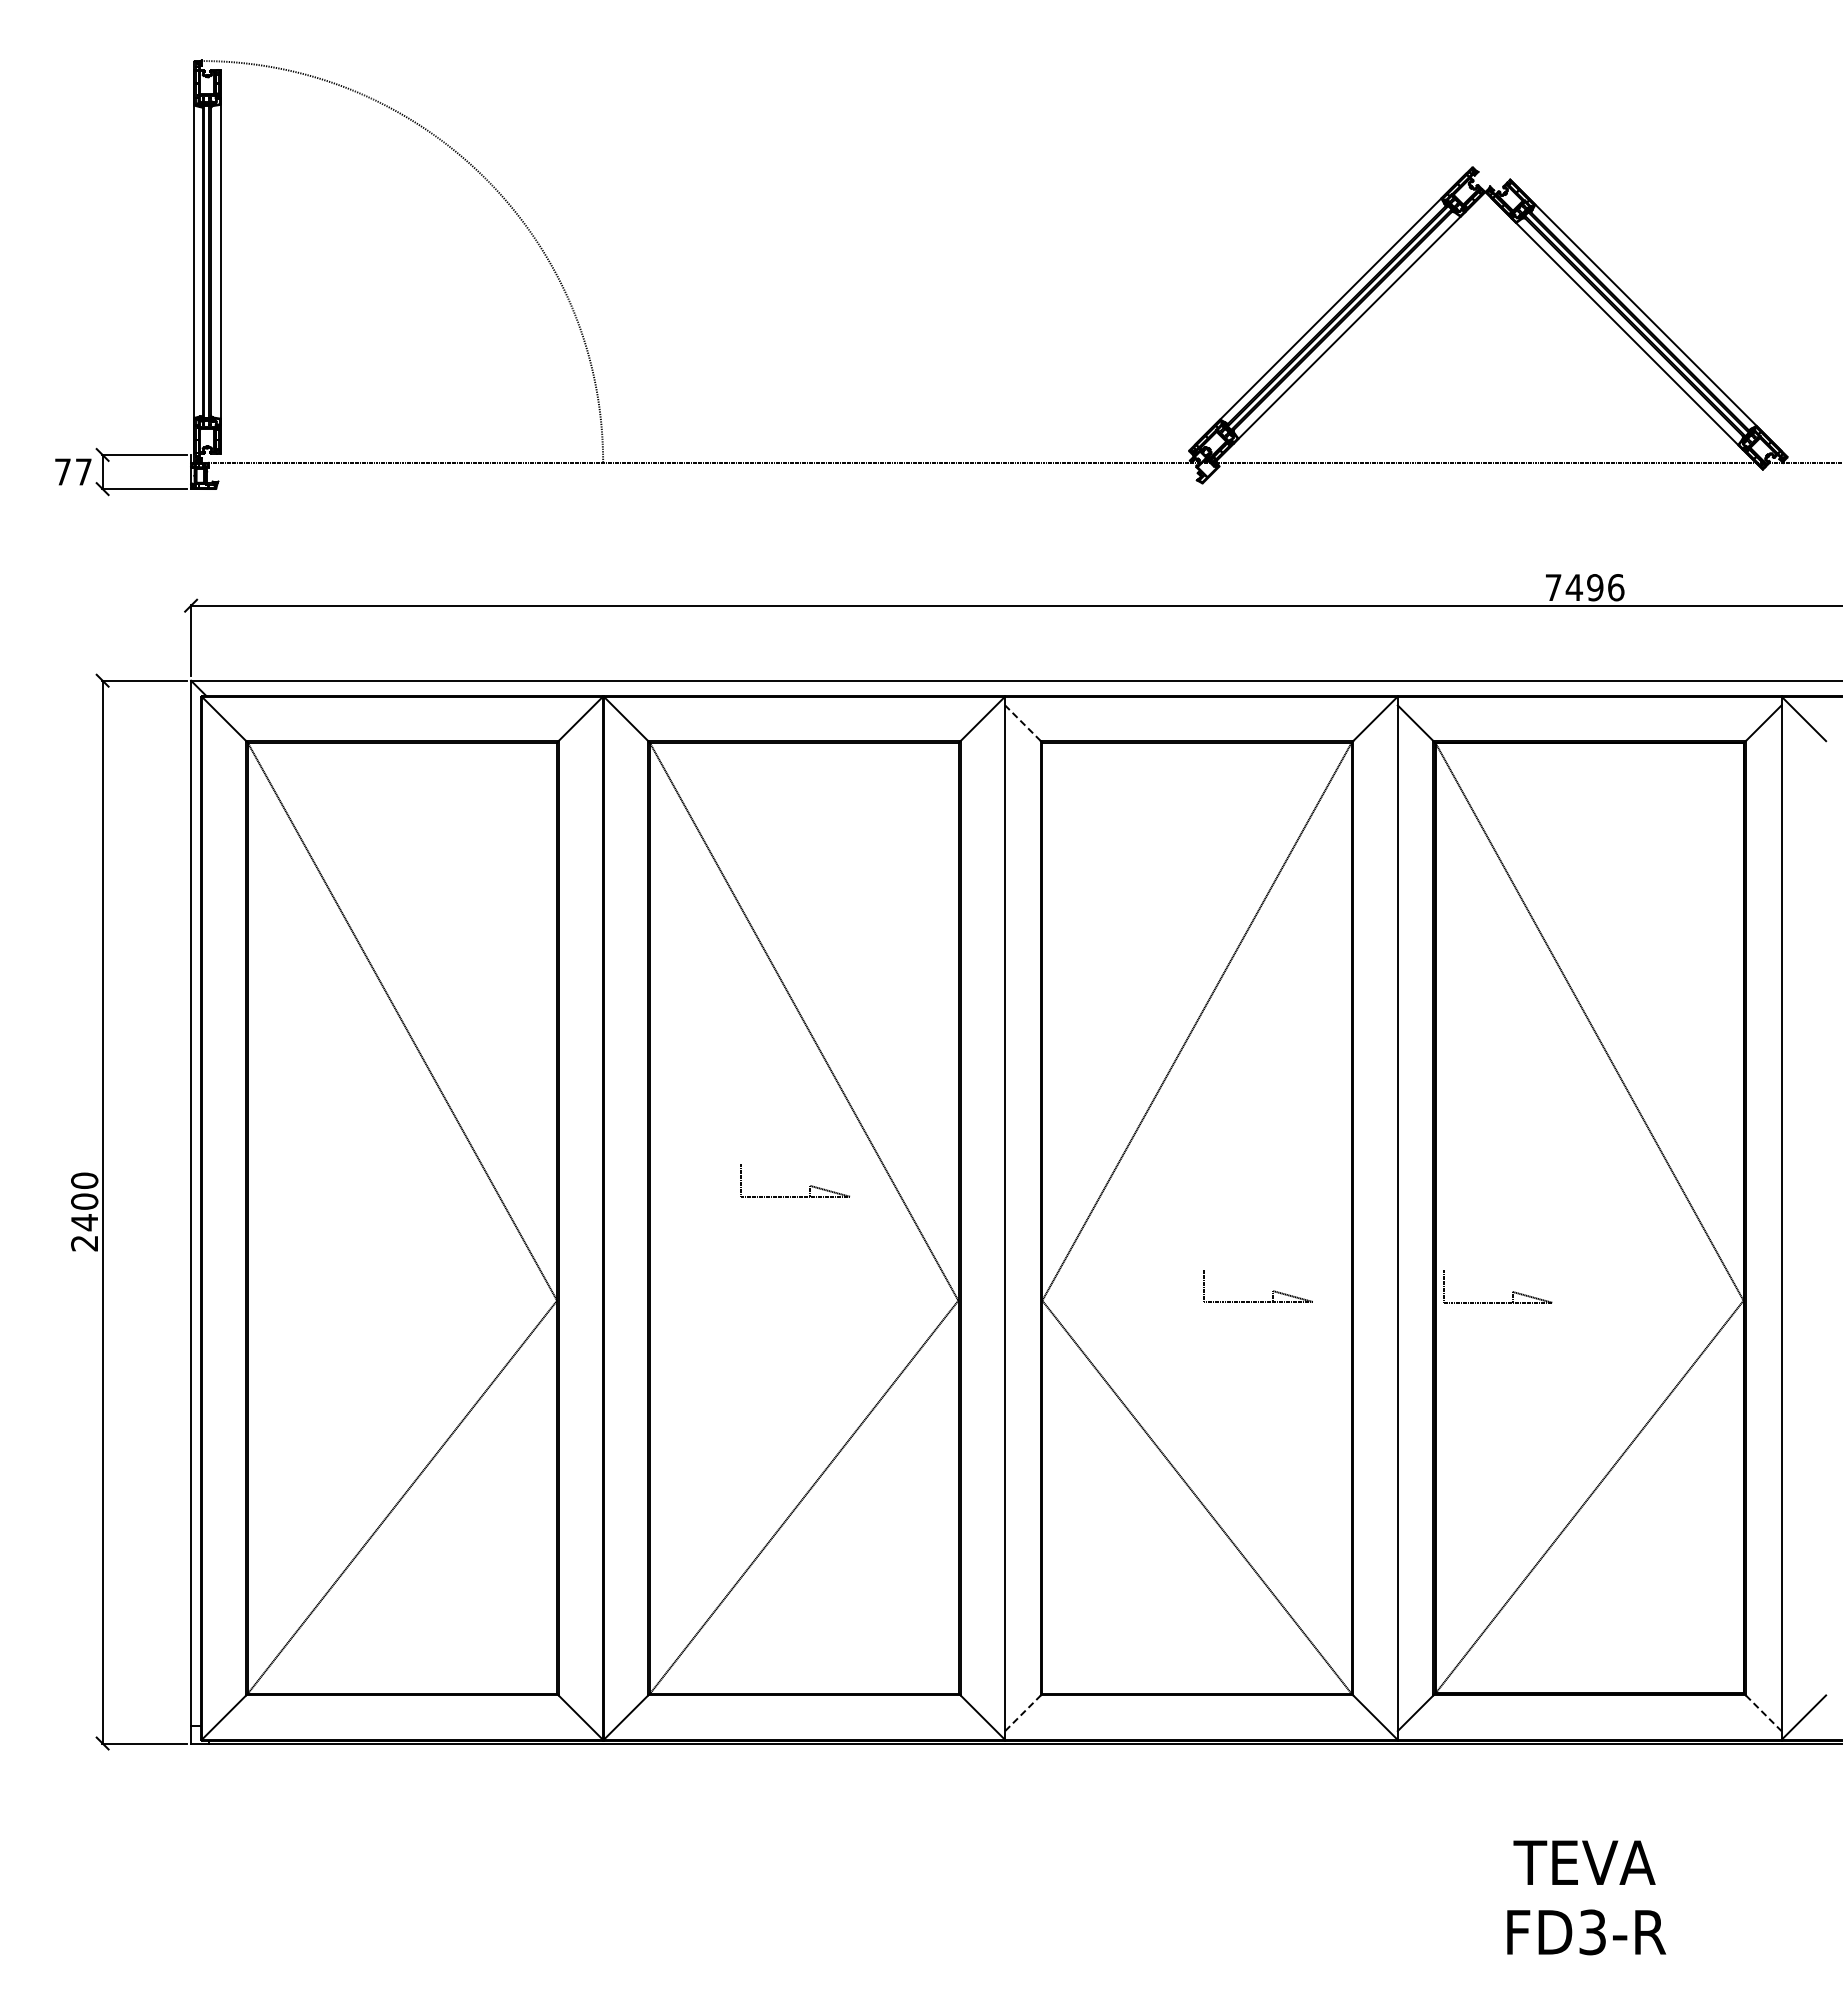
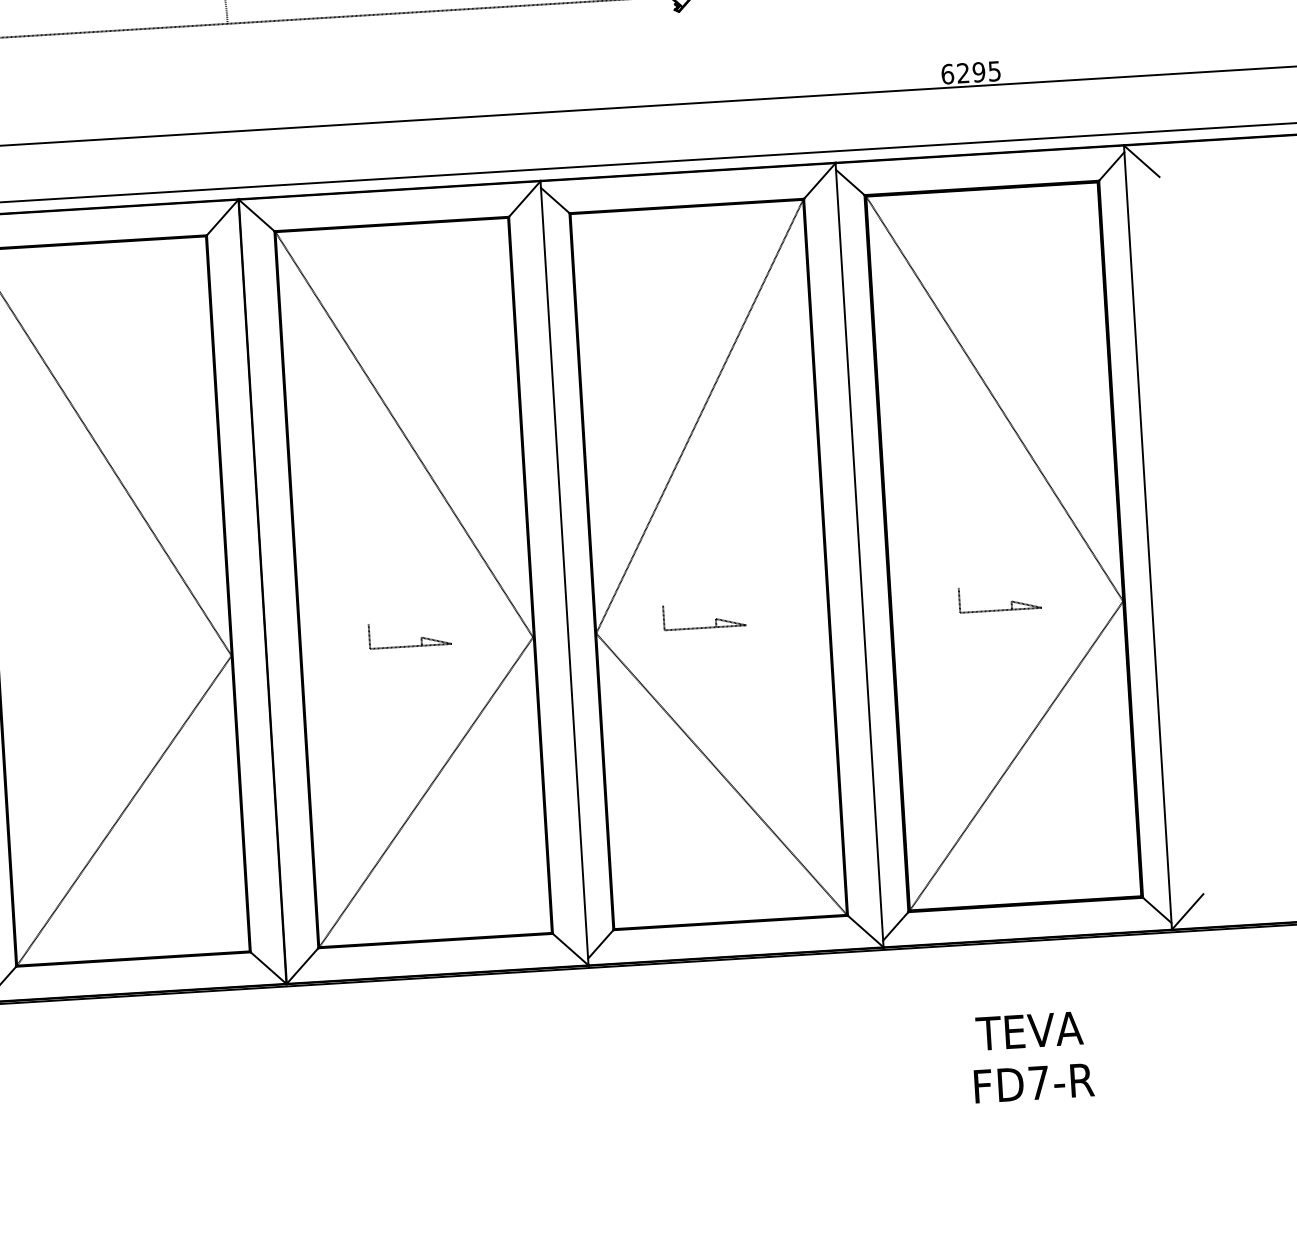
text: (1584, 587) -> (970, 72), 7496 -> 6295
line: (1022, 722) -> (554, 199), dashed -> solid
part: (794, 1196) -> (410, 646), moved
part: (1512, 1291) -> (1011, 601), moved
part: (1256, 1301) -> (703, 627), moved
line: (1023, 1712) -> (601, 943), dashed -> solid
line: (1764, 1713) -> (1157, 910), dashed -> solid
text: (1592, 1932) -> (1038, 1083), FD3-R -> FD7-R

